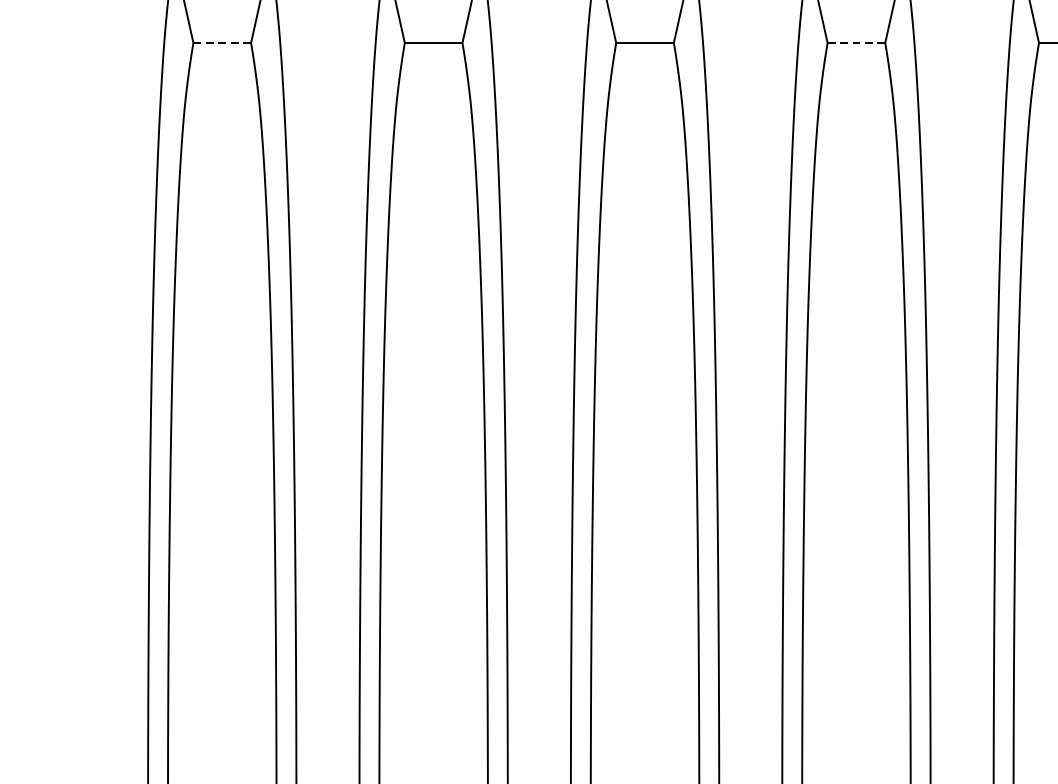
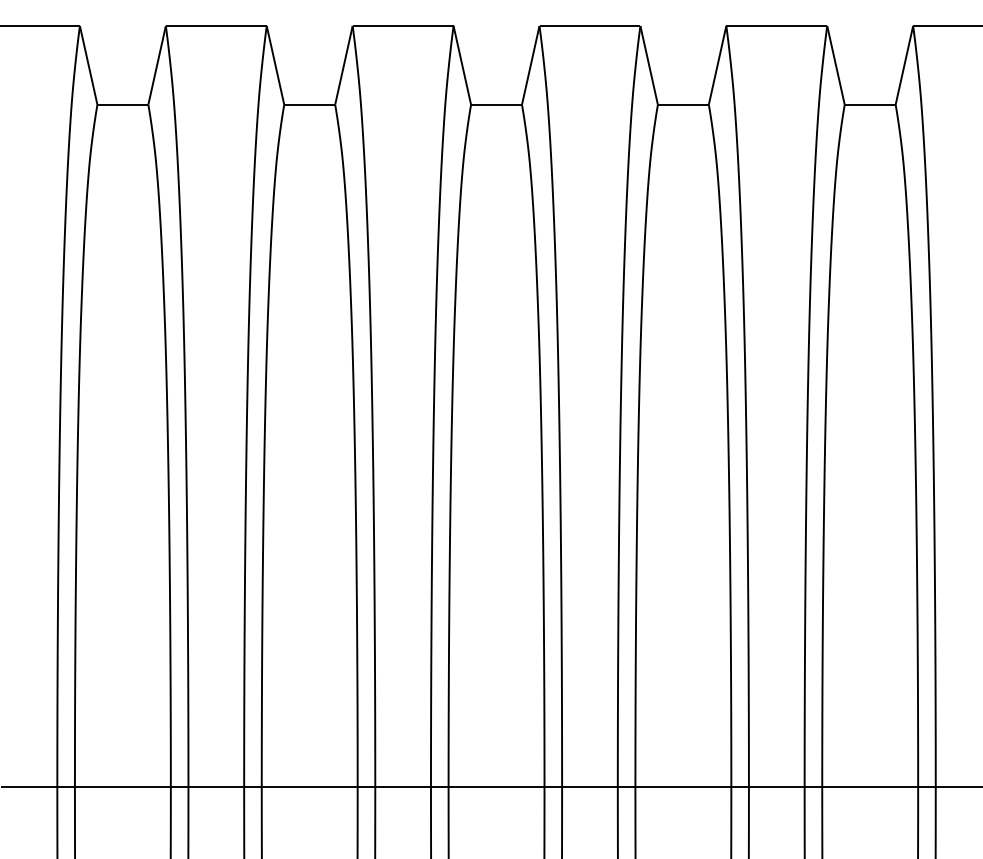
line: (221, 42) -> (122, 104), dashed -> solid
line: (856, 42) -> (683, 104), dashed -> solid

